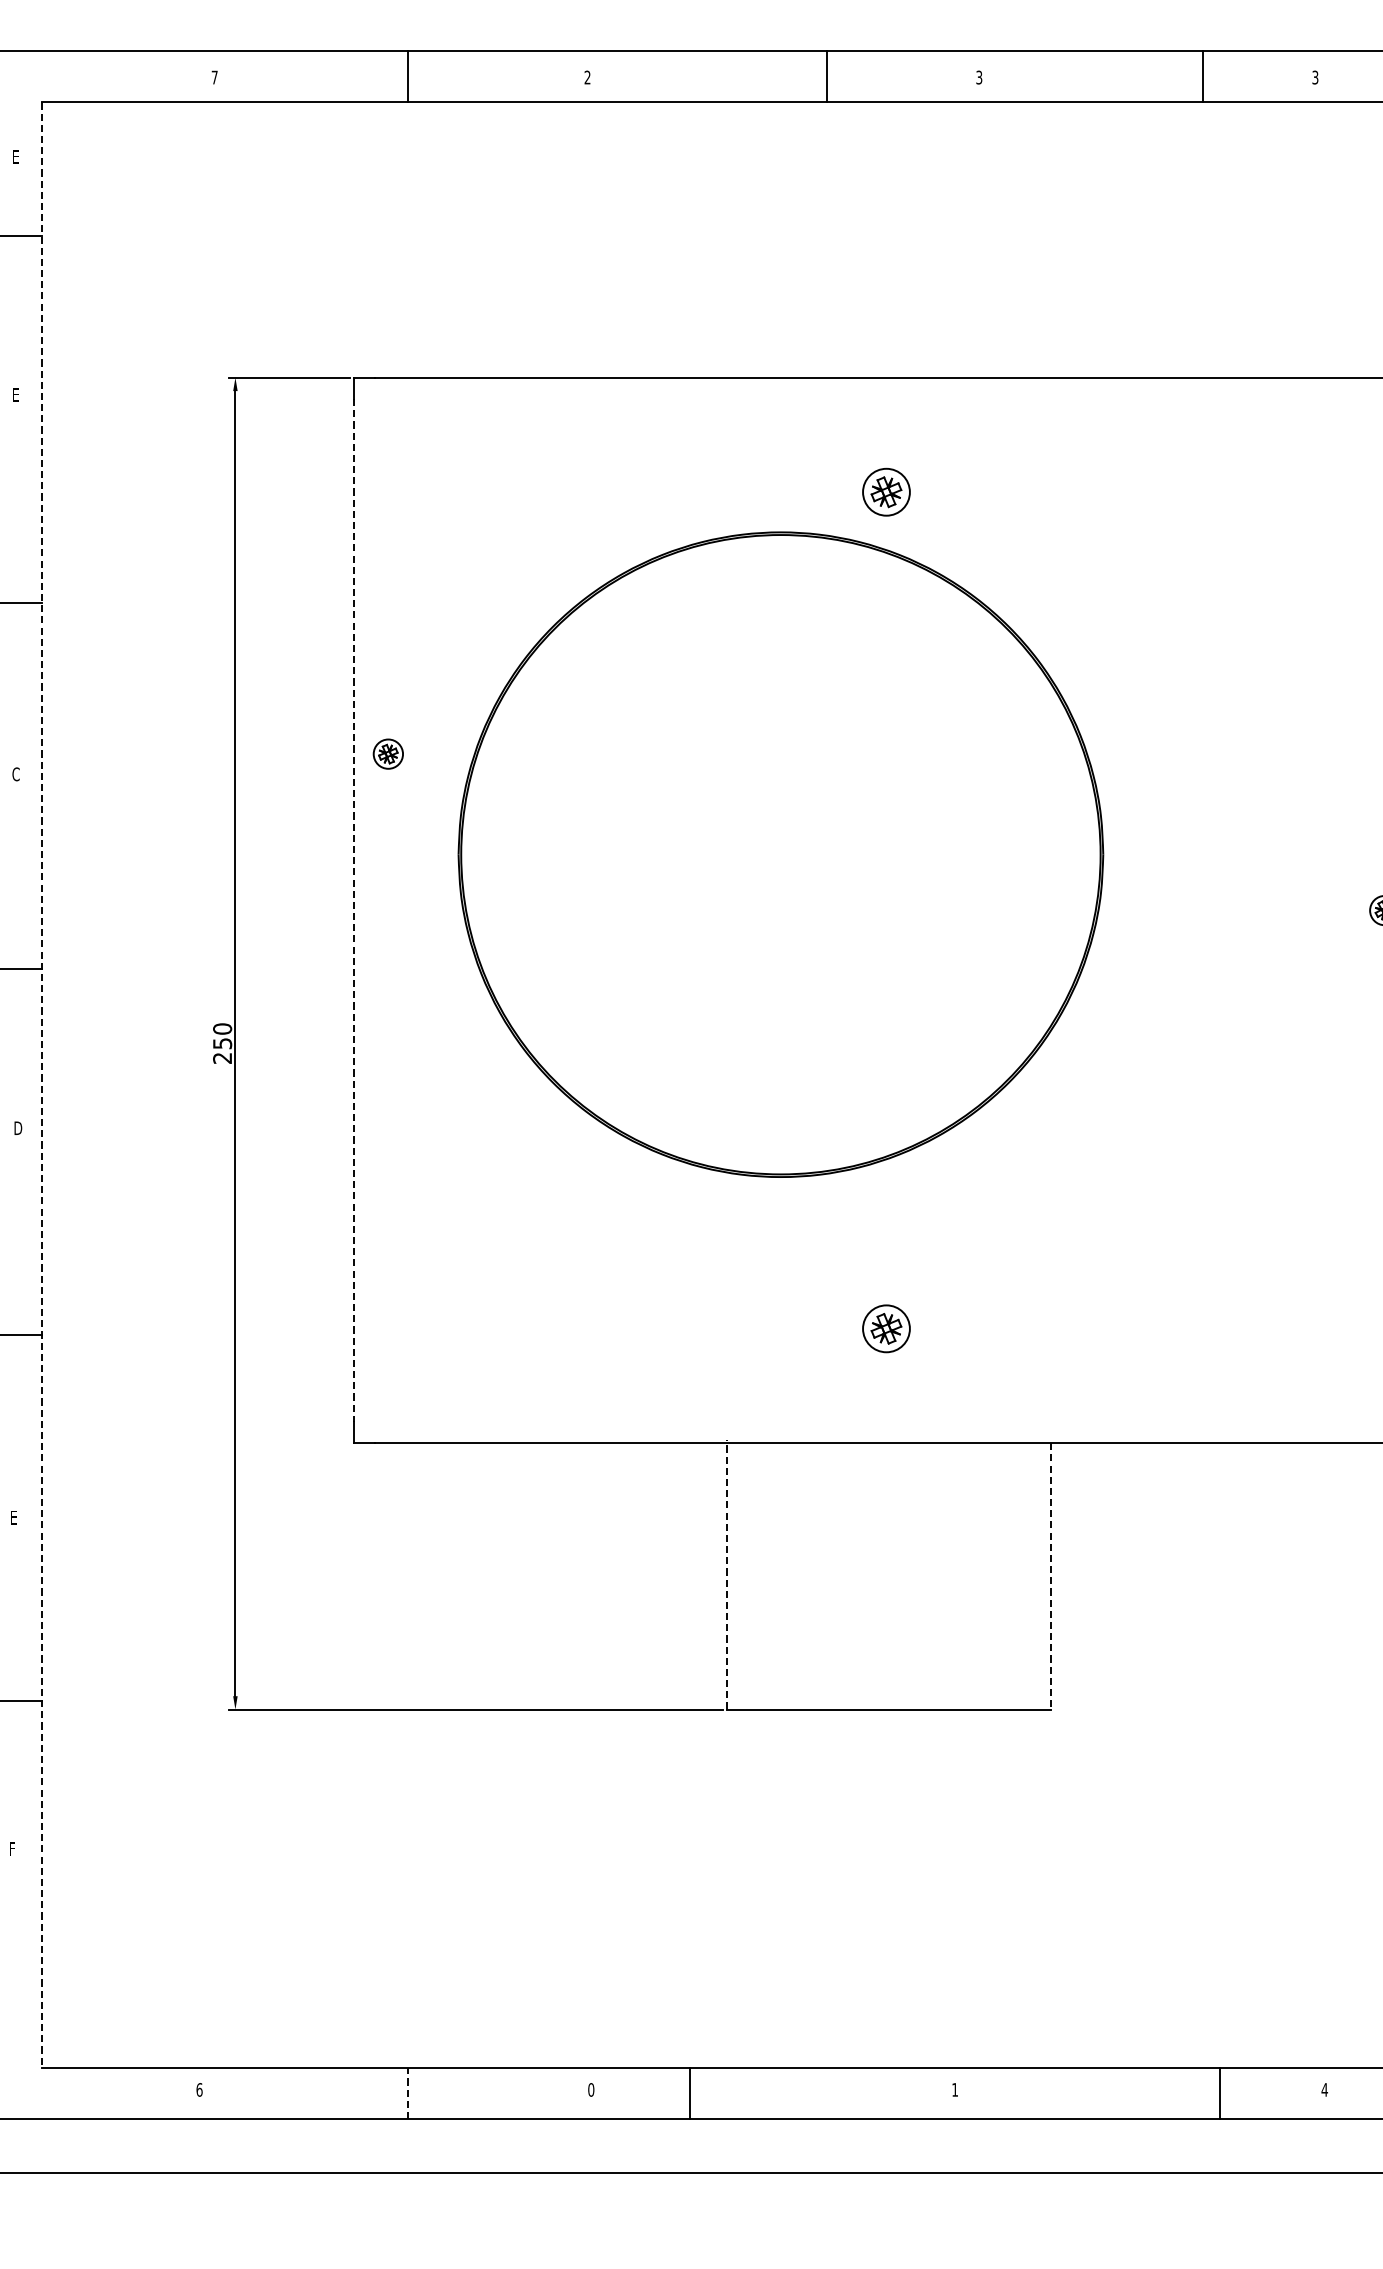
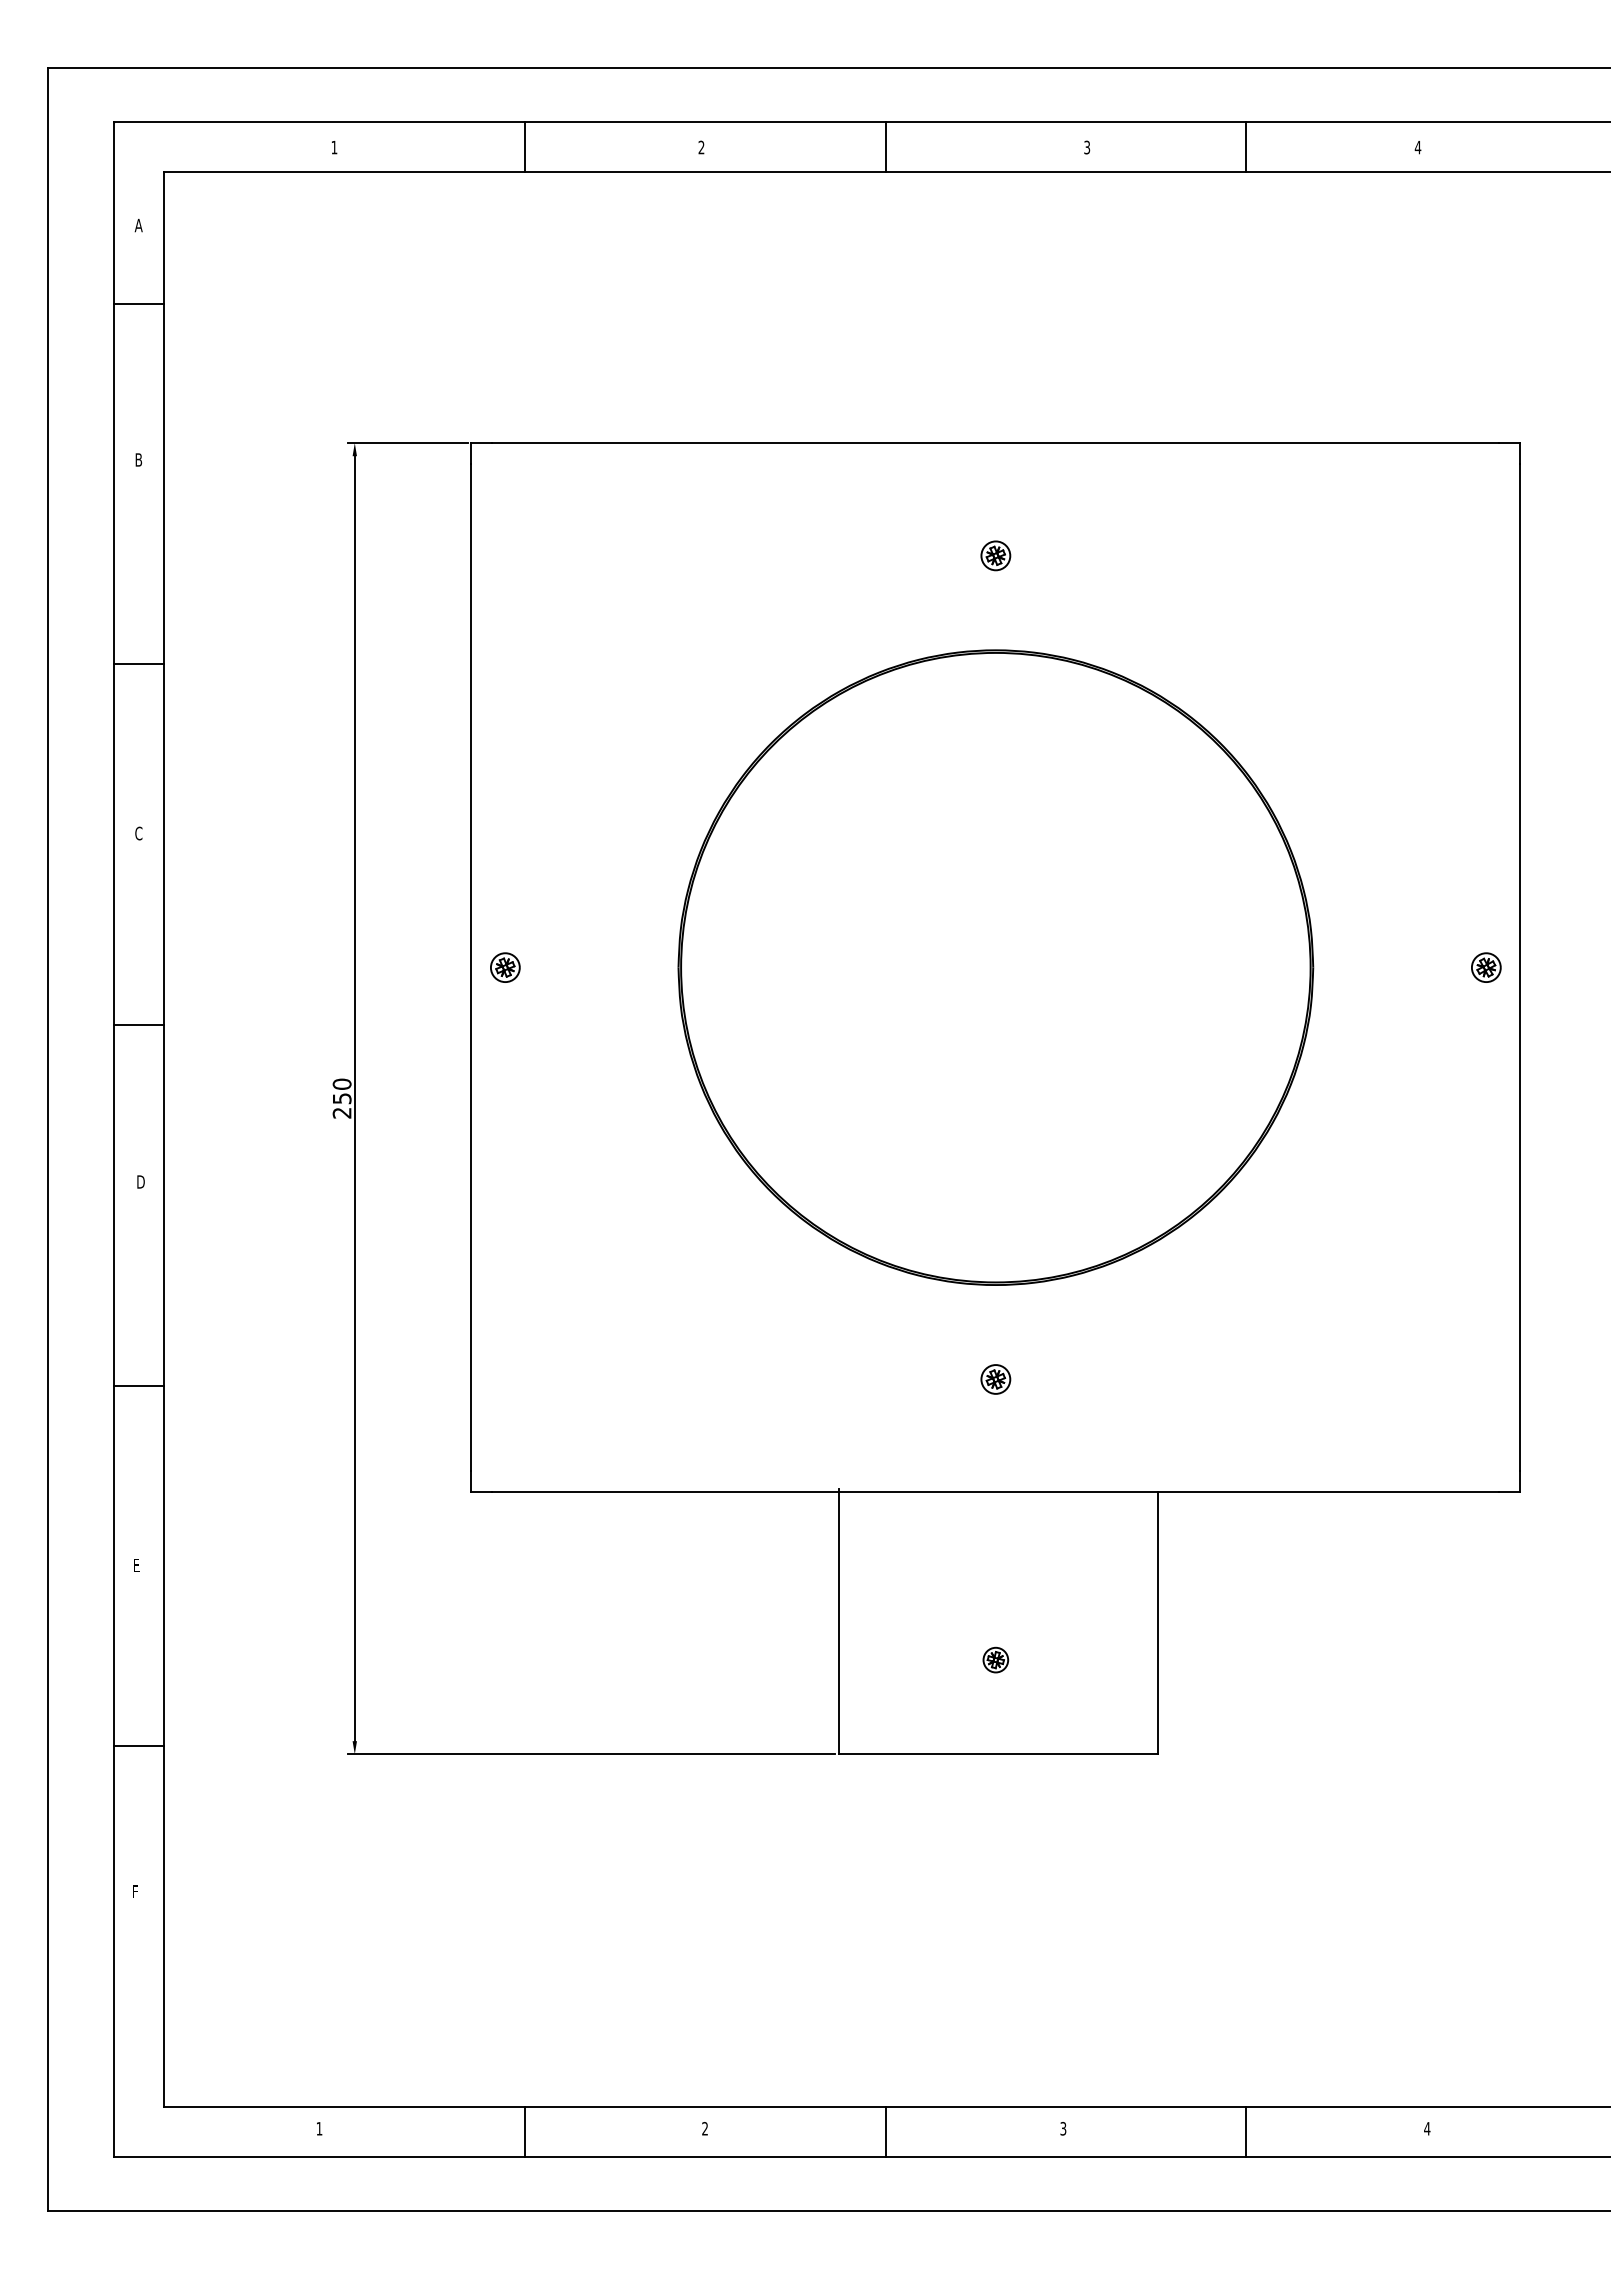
line: (827, 76) -> (885, 146), moved
line: (1203, 76) -> (1246, 146), moved
text: (214, 77) -> (334, 147), 7 -> 1
text: (1314, 77) -> (1417, 147), 3 -> 4
text: (15, 156) -> (138, 225), E -> A
text: (15, 394) -> (138, 459), E -> B
part: (886, 491) -> (995, 555), size x0.62
part: (388, 753) -> (505, 967), moved
part: (780, 854) -> (995, 967), moved
line: (353, 910) -> (471, 967), dashed -> solid
line: (42, 1086) -> (164, 1140), dashed -> solid
part: (886, 1328) -> (995, 1379), size x0.62
line: (726, 1574) -> (838, 1621), dashed -> solid
line: (1050, 1576) -> (1157, 1623), dashed -> solid
part: (886, 1613) -> (995, 1659), added
text: (199, 2089) -> (319, 2128), 6 -> 1
text: (591, 2089) -> (705, 2128), 0 -> 2
text: (955, 2089) -> (1063, 2128), 1 -> 3
line: (407, 2092) -> (524, 2131), dashed -> solid
line: (690, 2093) -> (885, 2132), moved
line: (1220, 2093) -> (1246, 2132), moved

